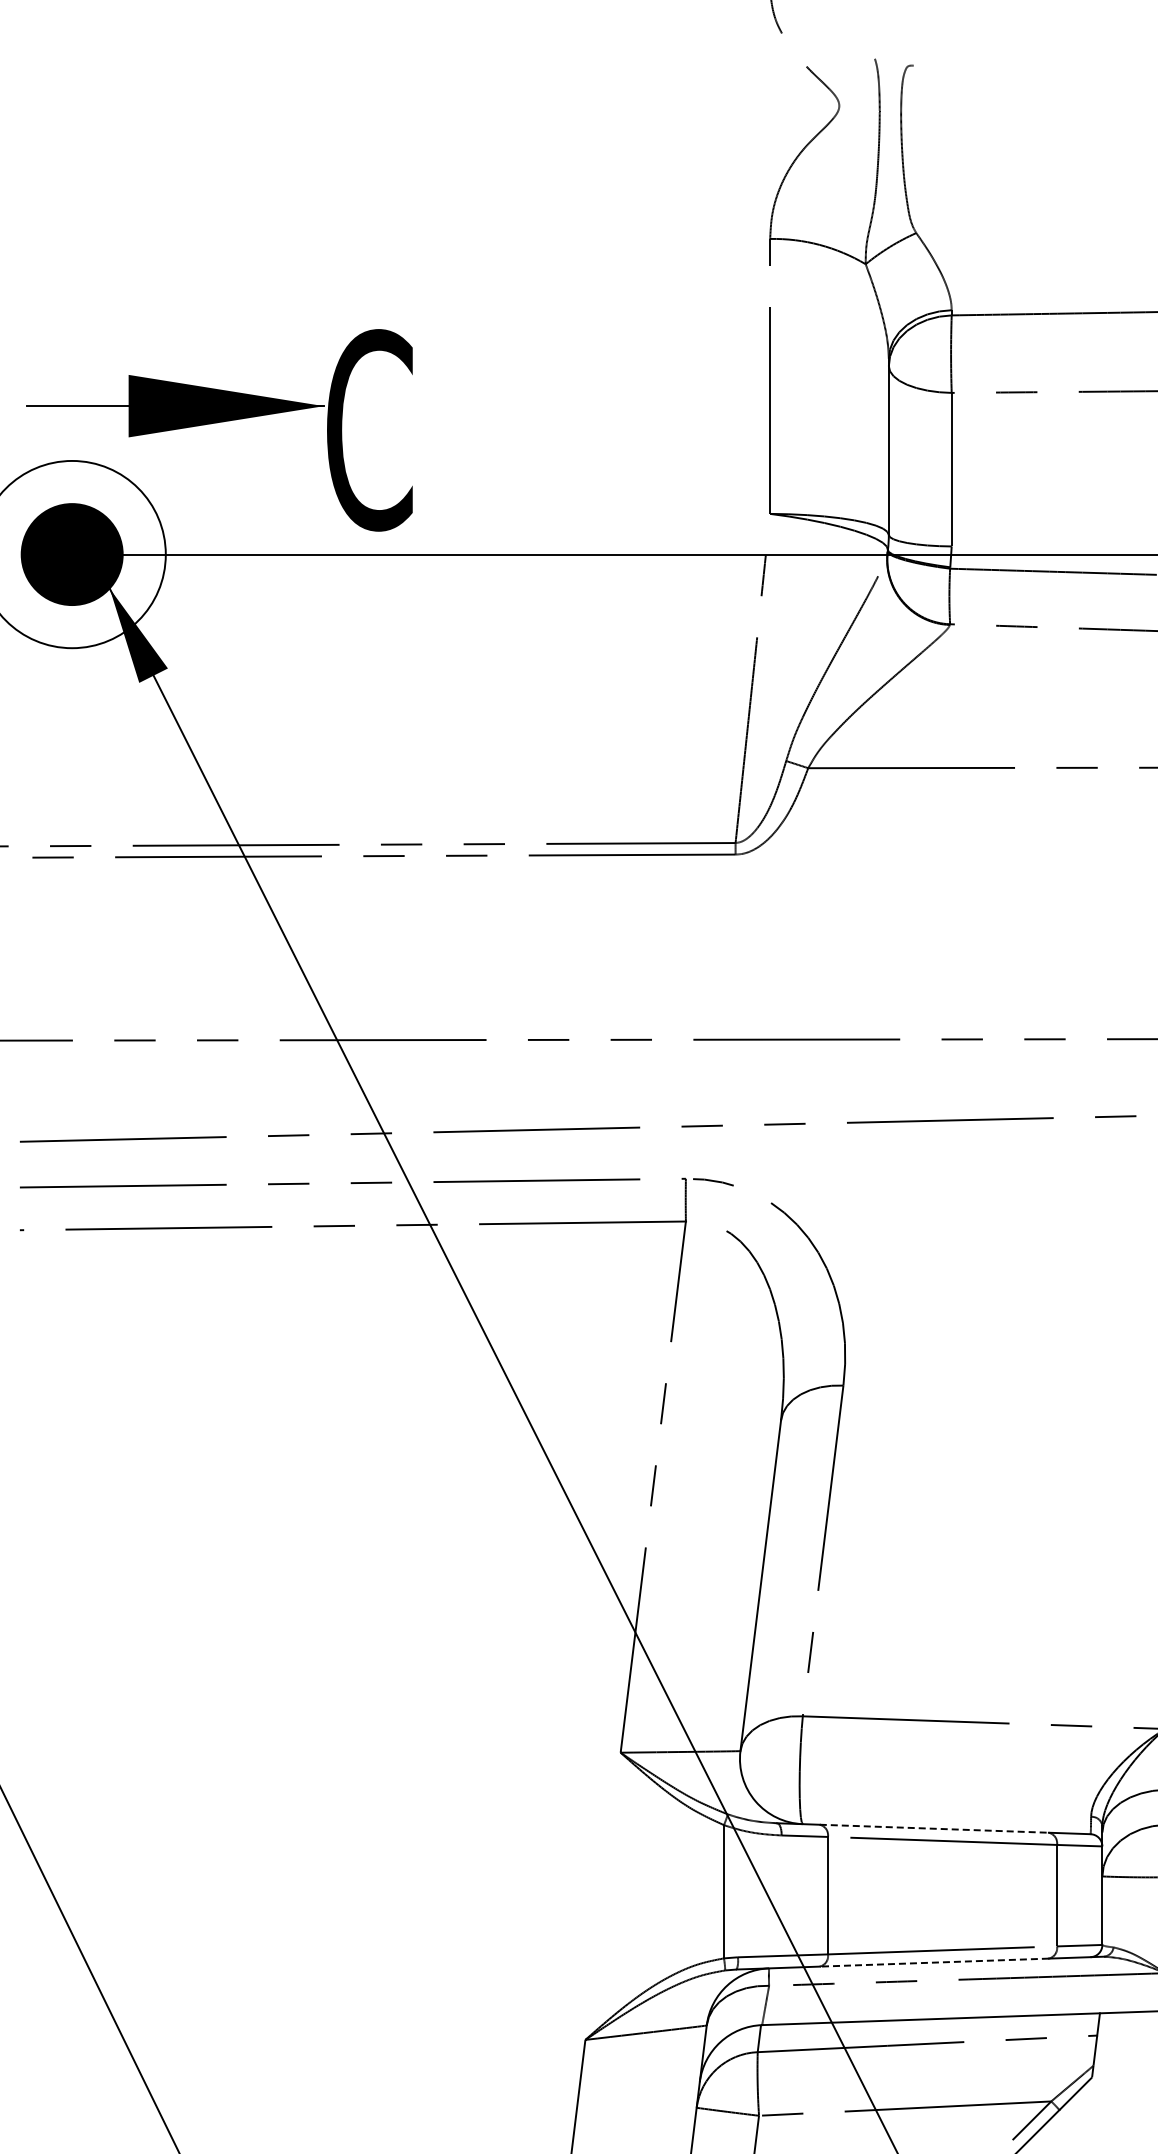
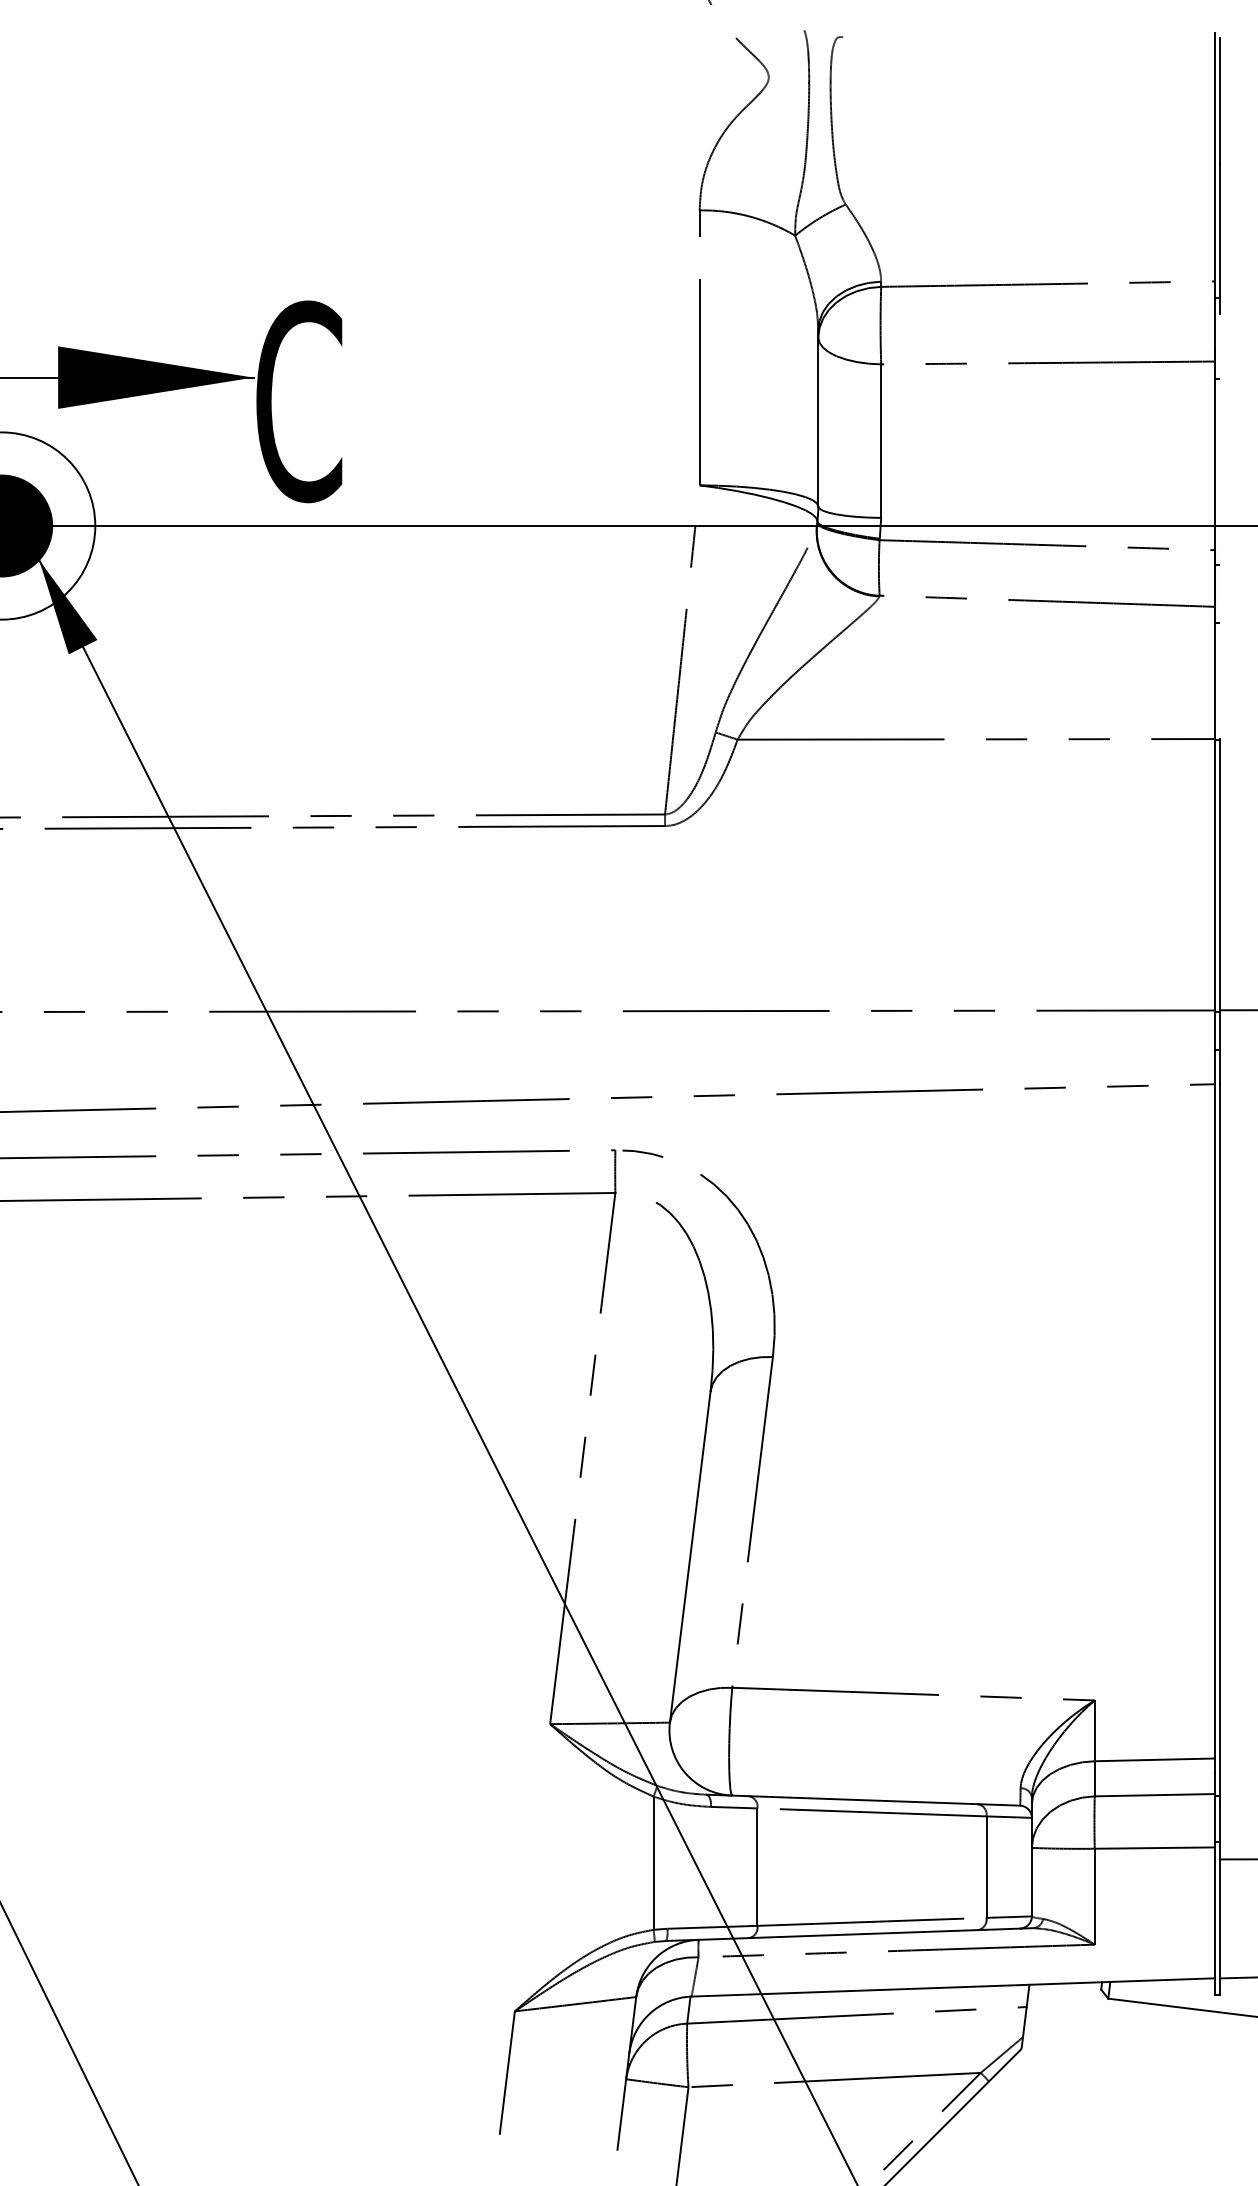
line: (934, 1829) -> (863, 1800), dashed -> solid
line: (934, 1963) -> (863, 1934), dashed -> solid

